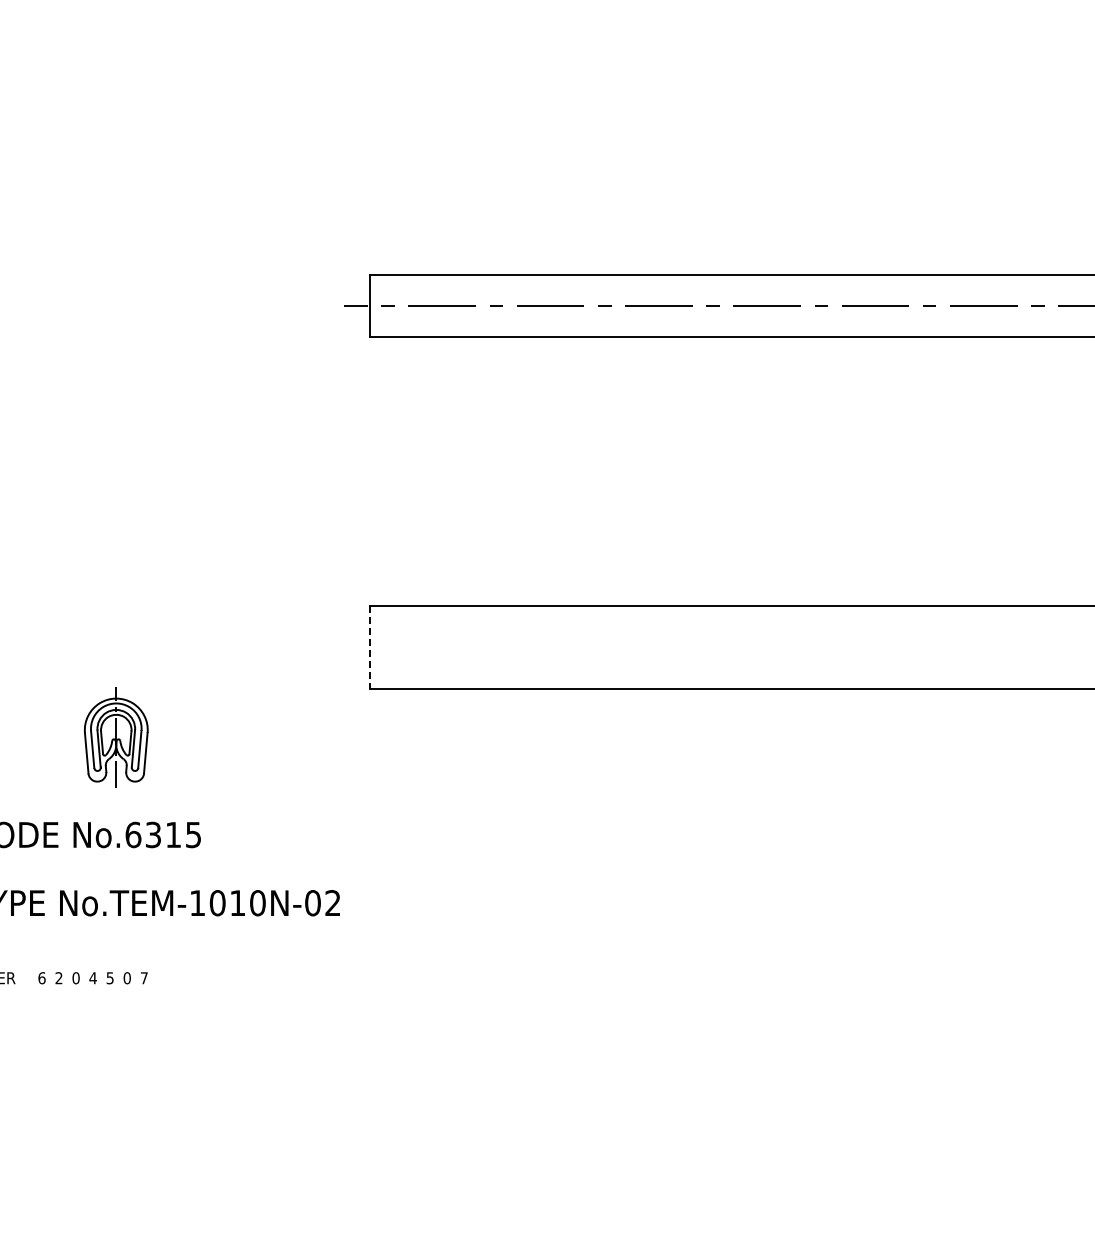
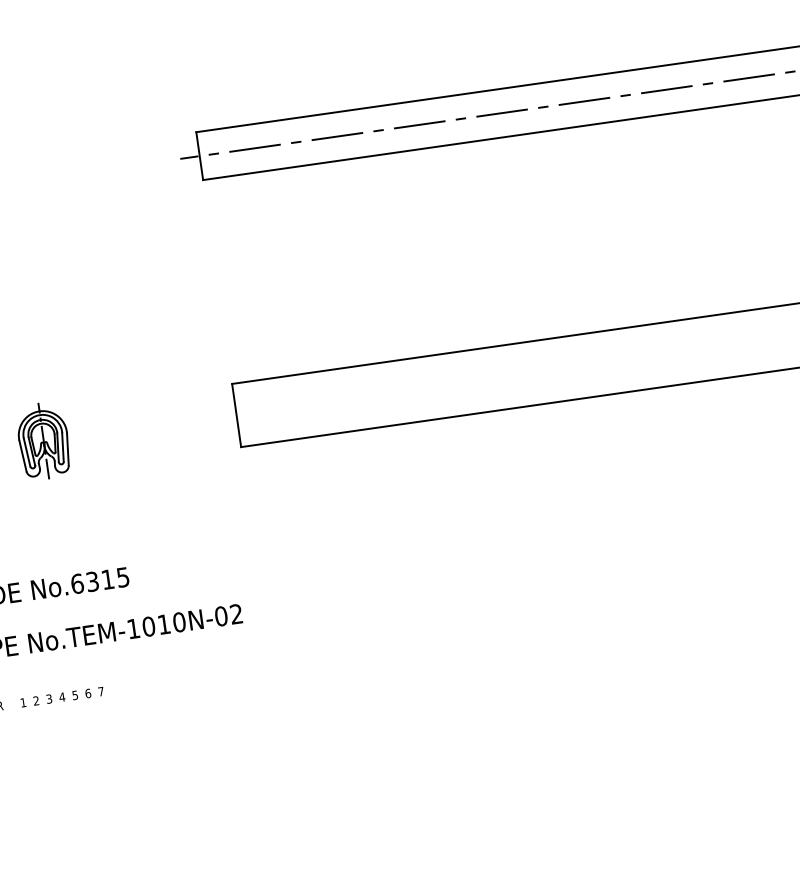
line: (369, 647) -> (236, 415), dashed -> solid
part: (115, 737) -> (43, 441), moved
text: (41, 978) -> (23, 703), 6 -> 1
text: (75, 978) -> (48, 699), 0 -> 3
text: (126, 978) -> (87, 693), 0 -> 6

